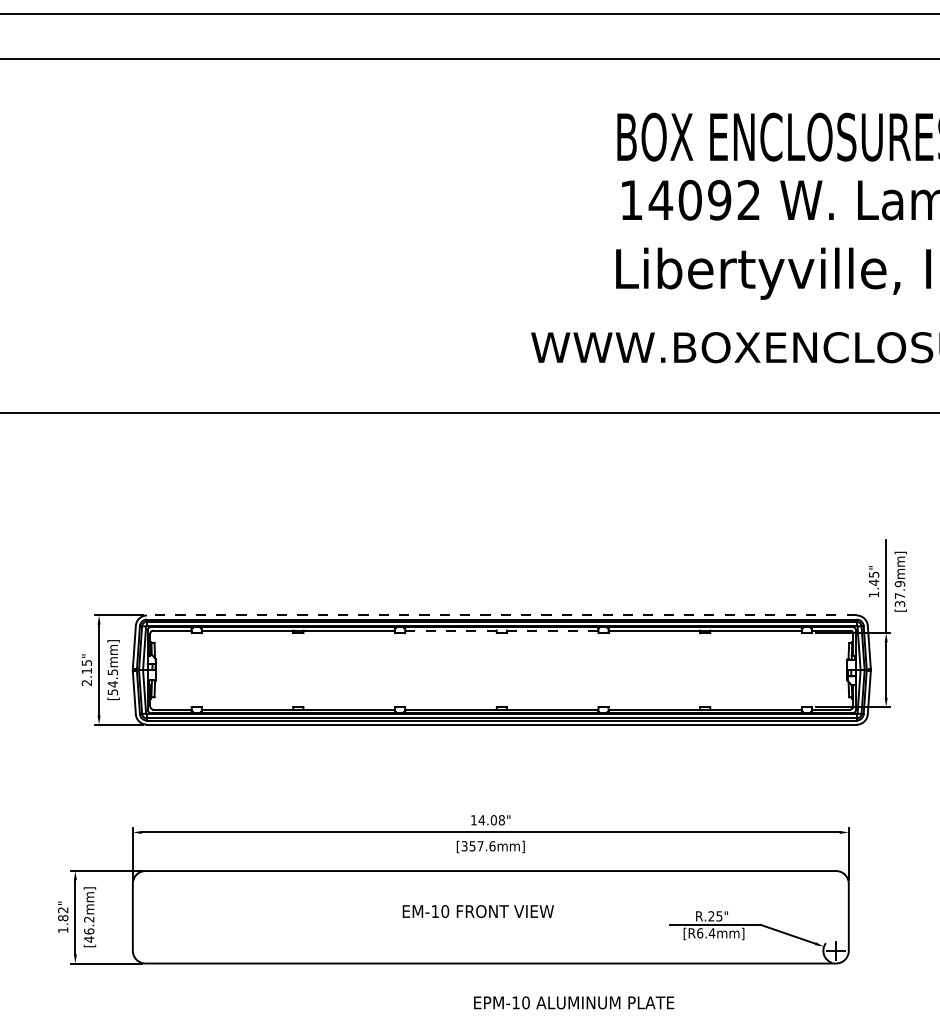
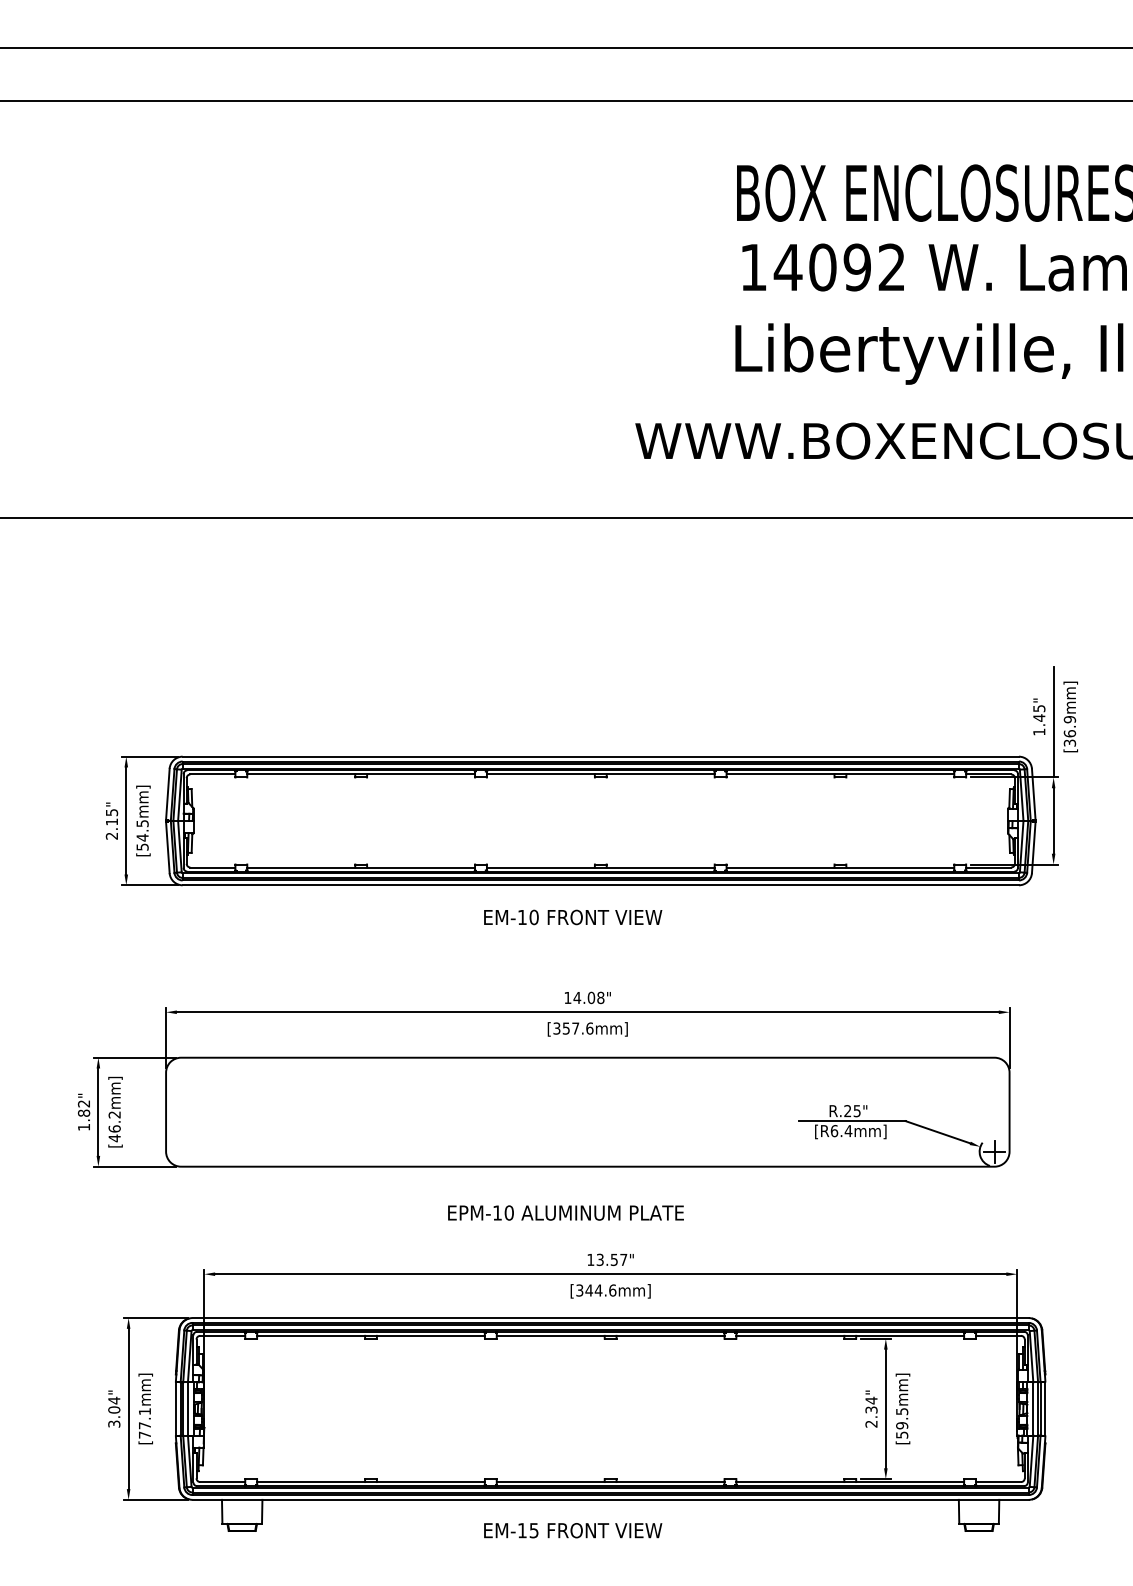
text: (899, 595) -> (1069, 733), [37.9mm] -> [36.9mm]
line: (501, 615) -> (600, 756), dashed -> solid
line: (501, 630) -> (600, 774), dashed -> solid
text: (478, 911) -> (573, 917), moved
text: (573, 1002) -> (565, 1212), moved

